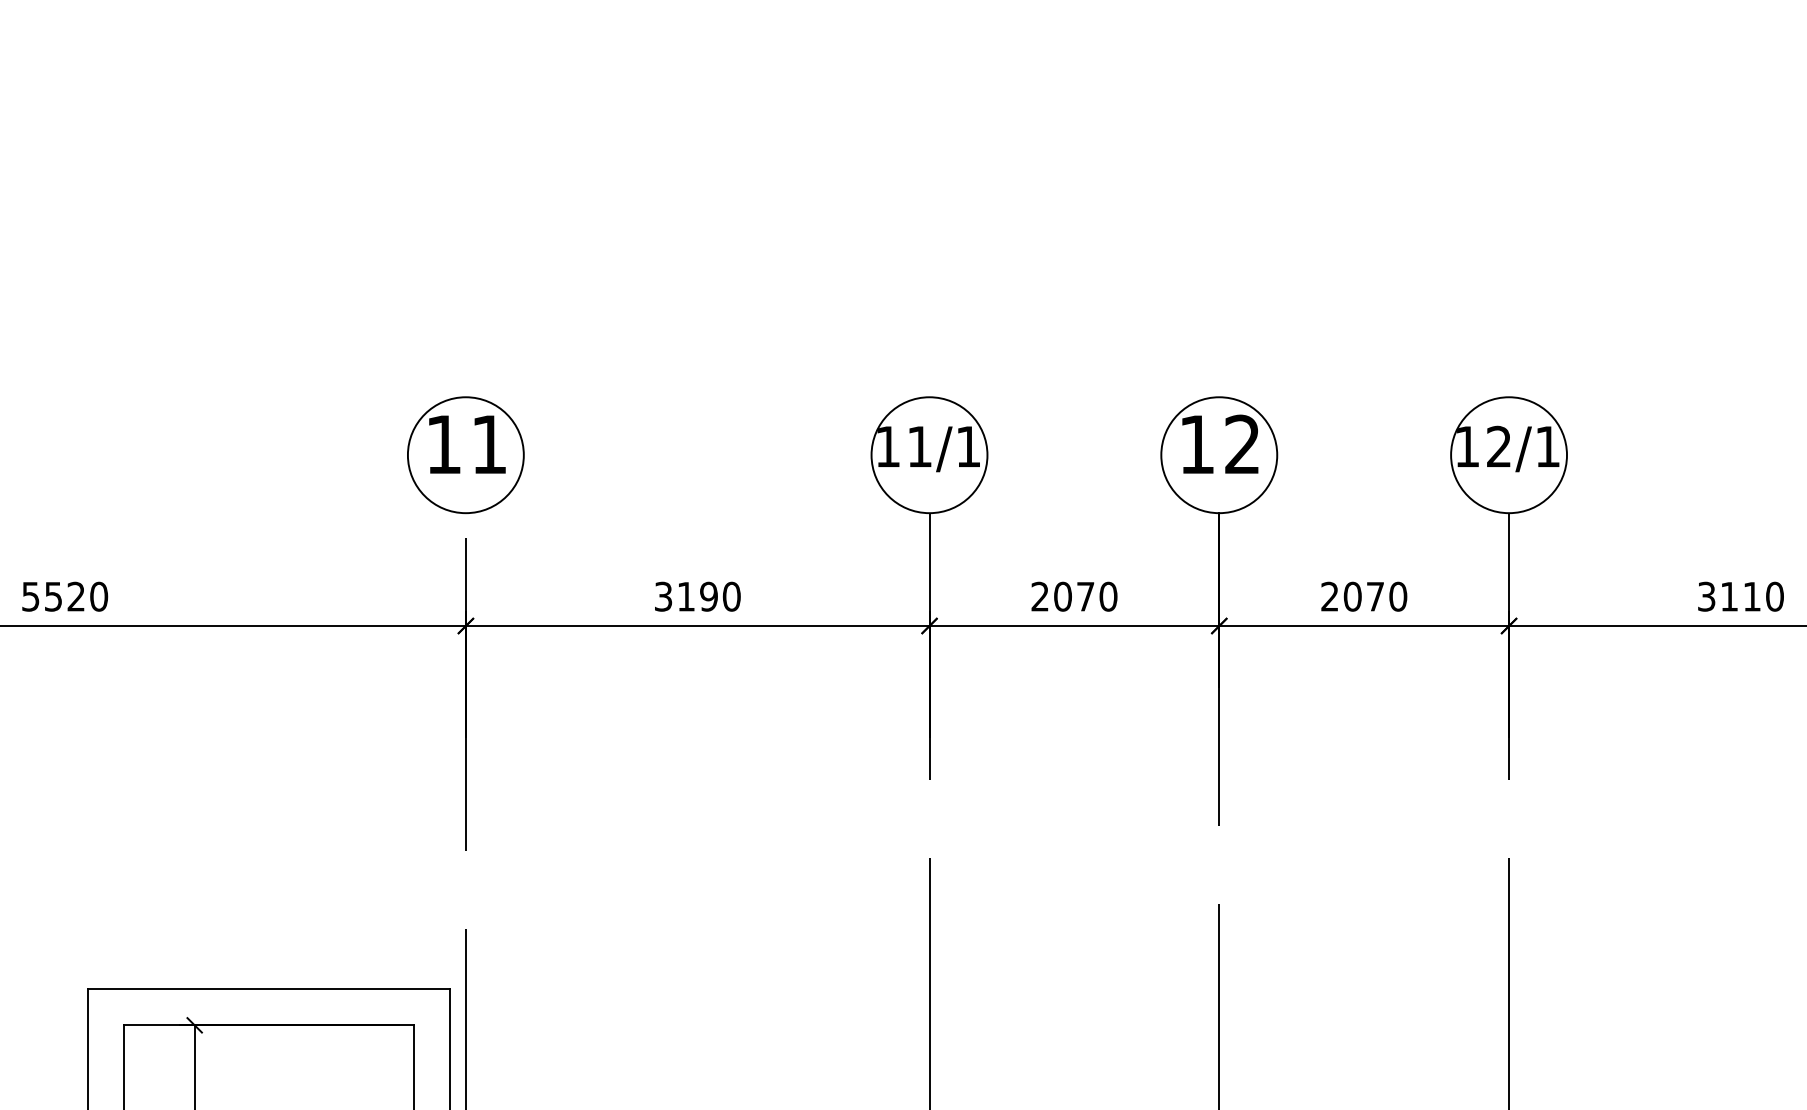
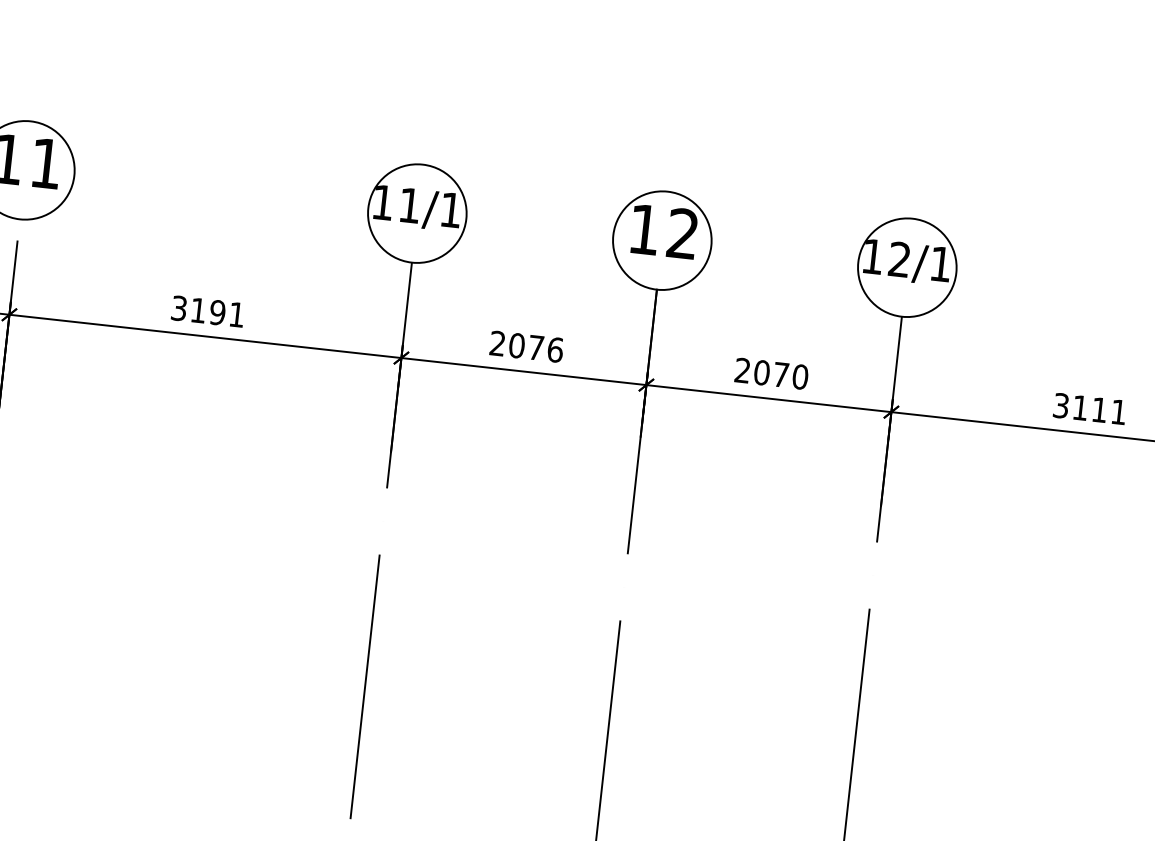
text: (731, 596) -> (236, 314), 3190 -> 3191
text: (1108, 596) -> (555, 349), 2070 -> 2076
text: (1774, 596) -> (1118, 411), 3110 -> 3111

